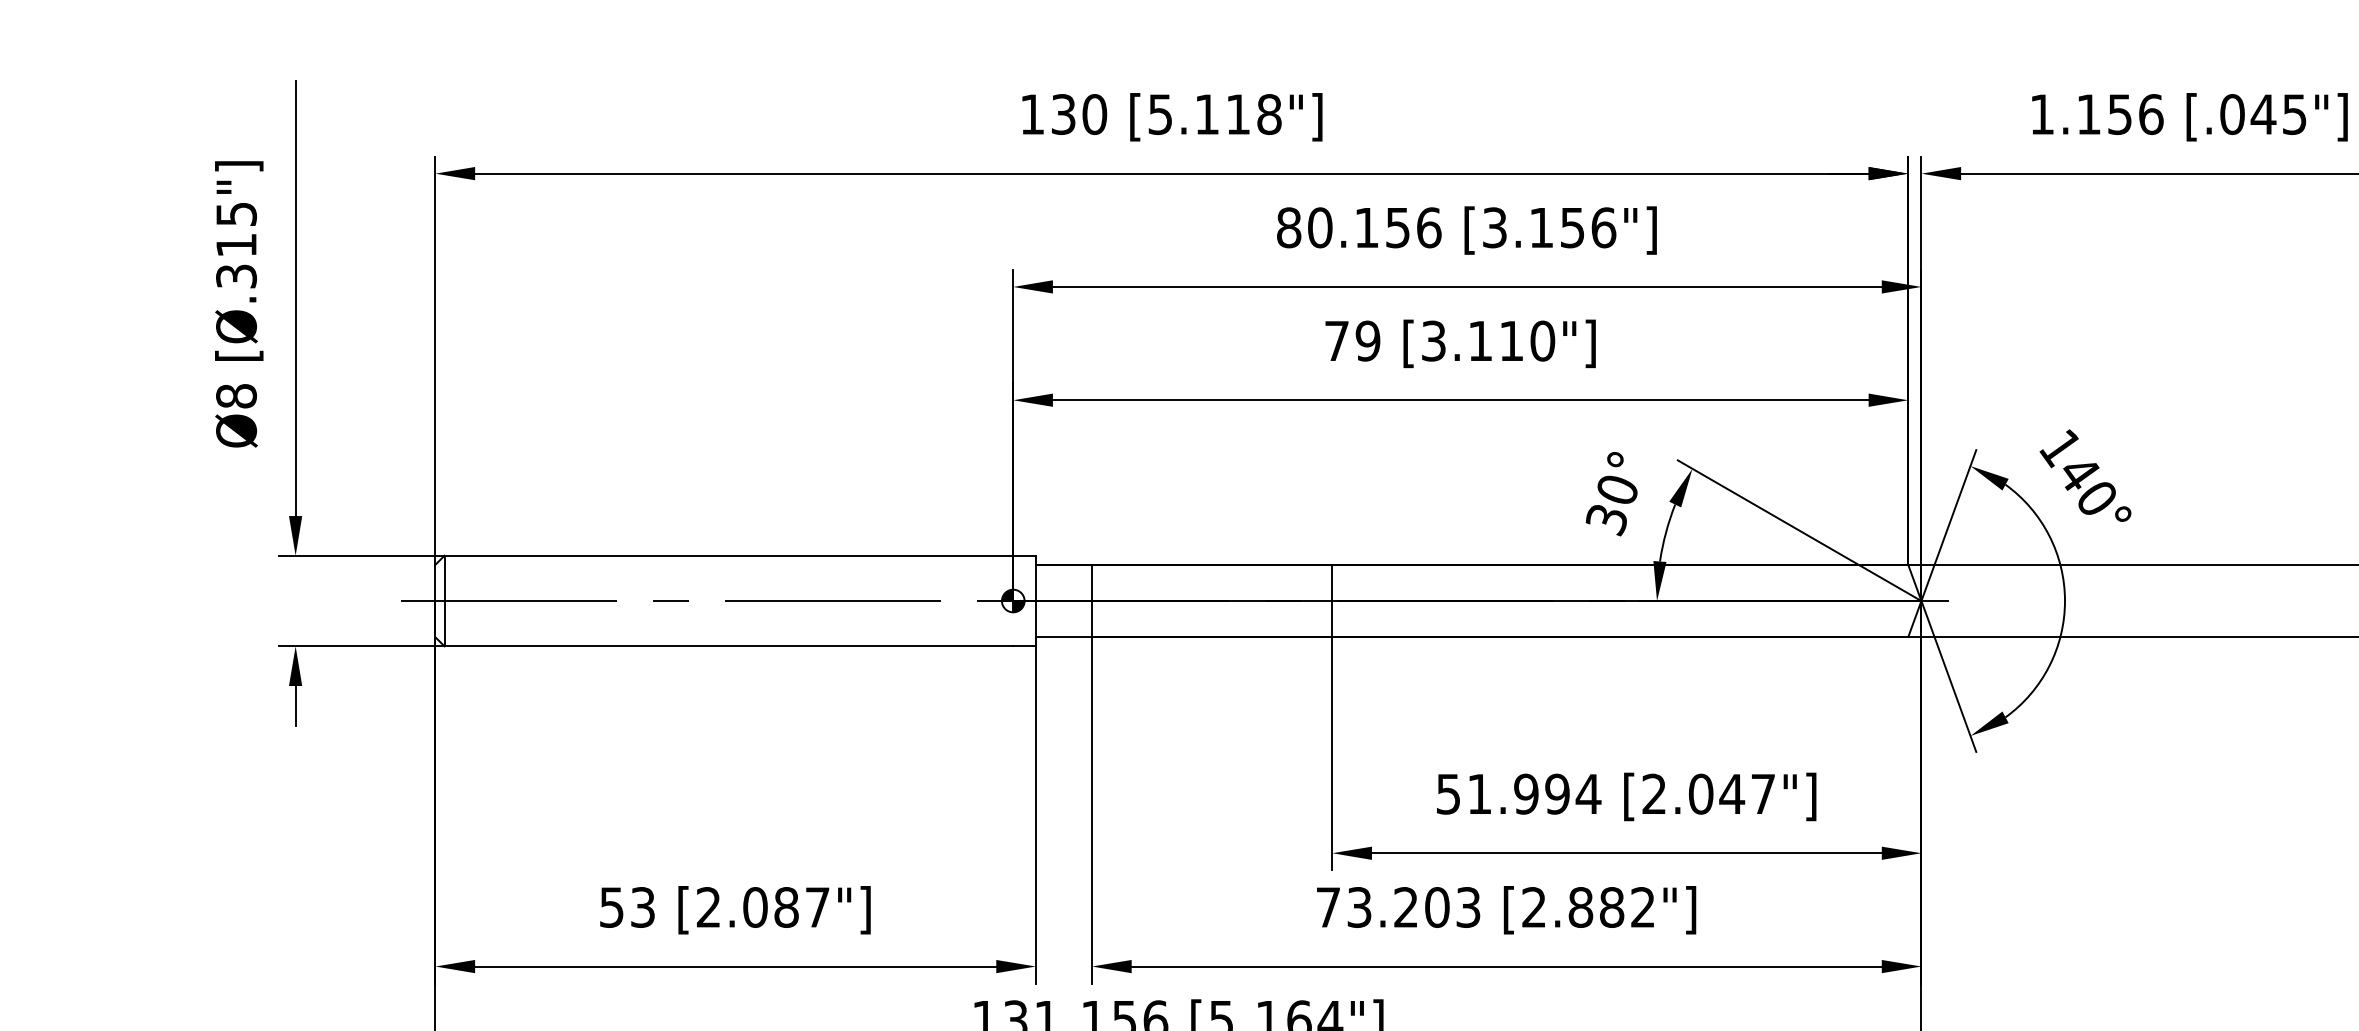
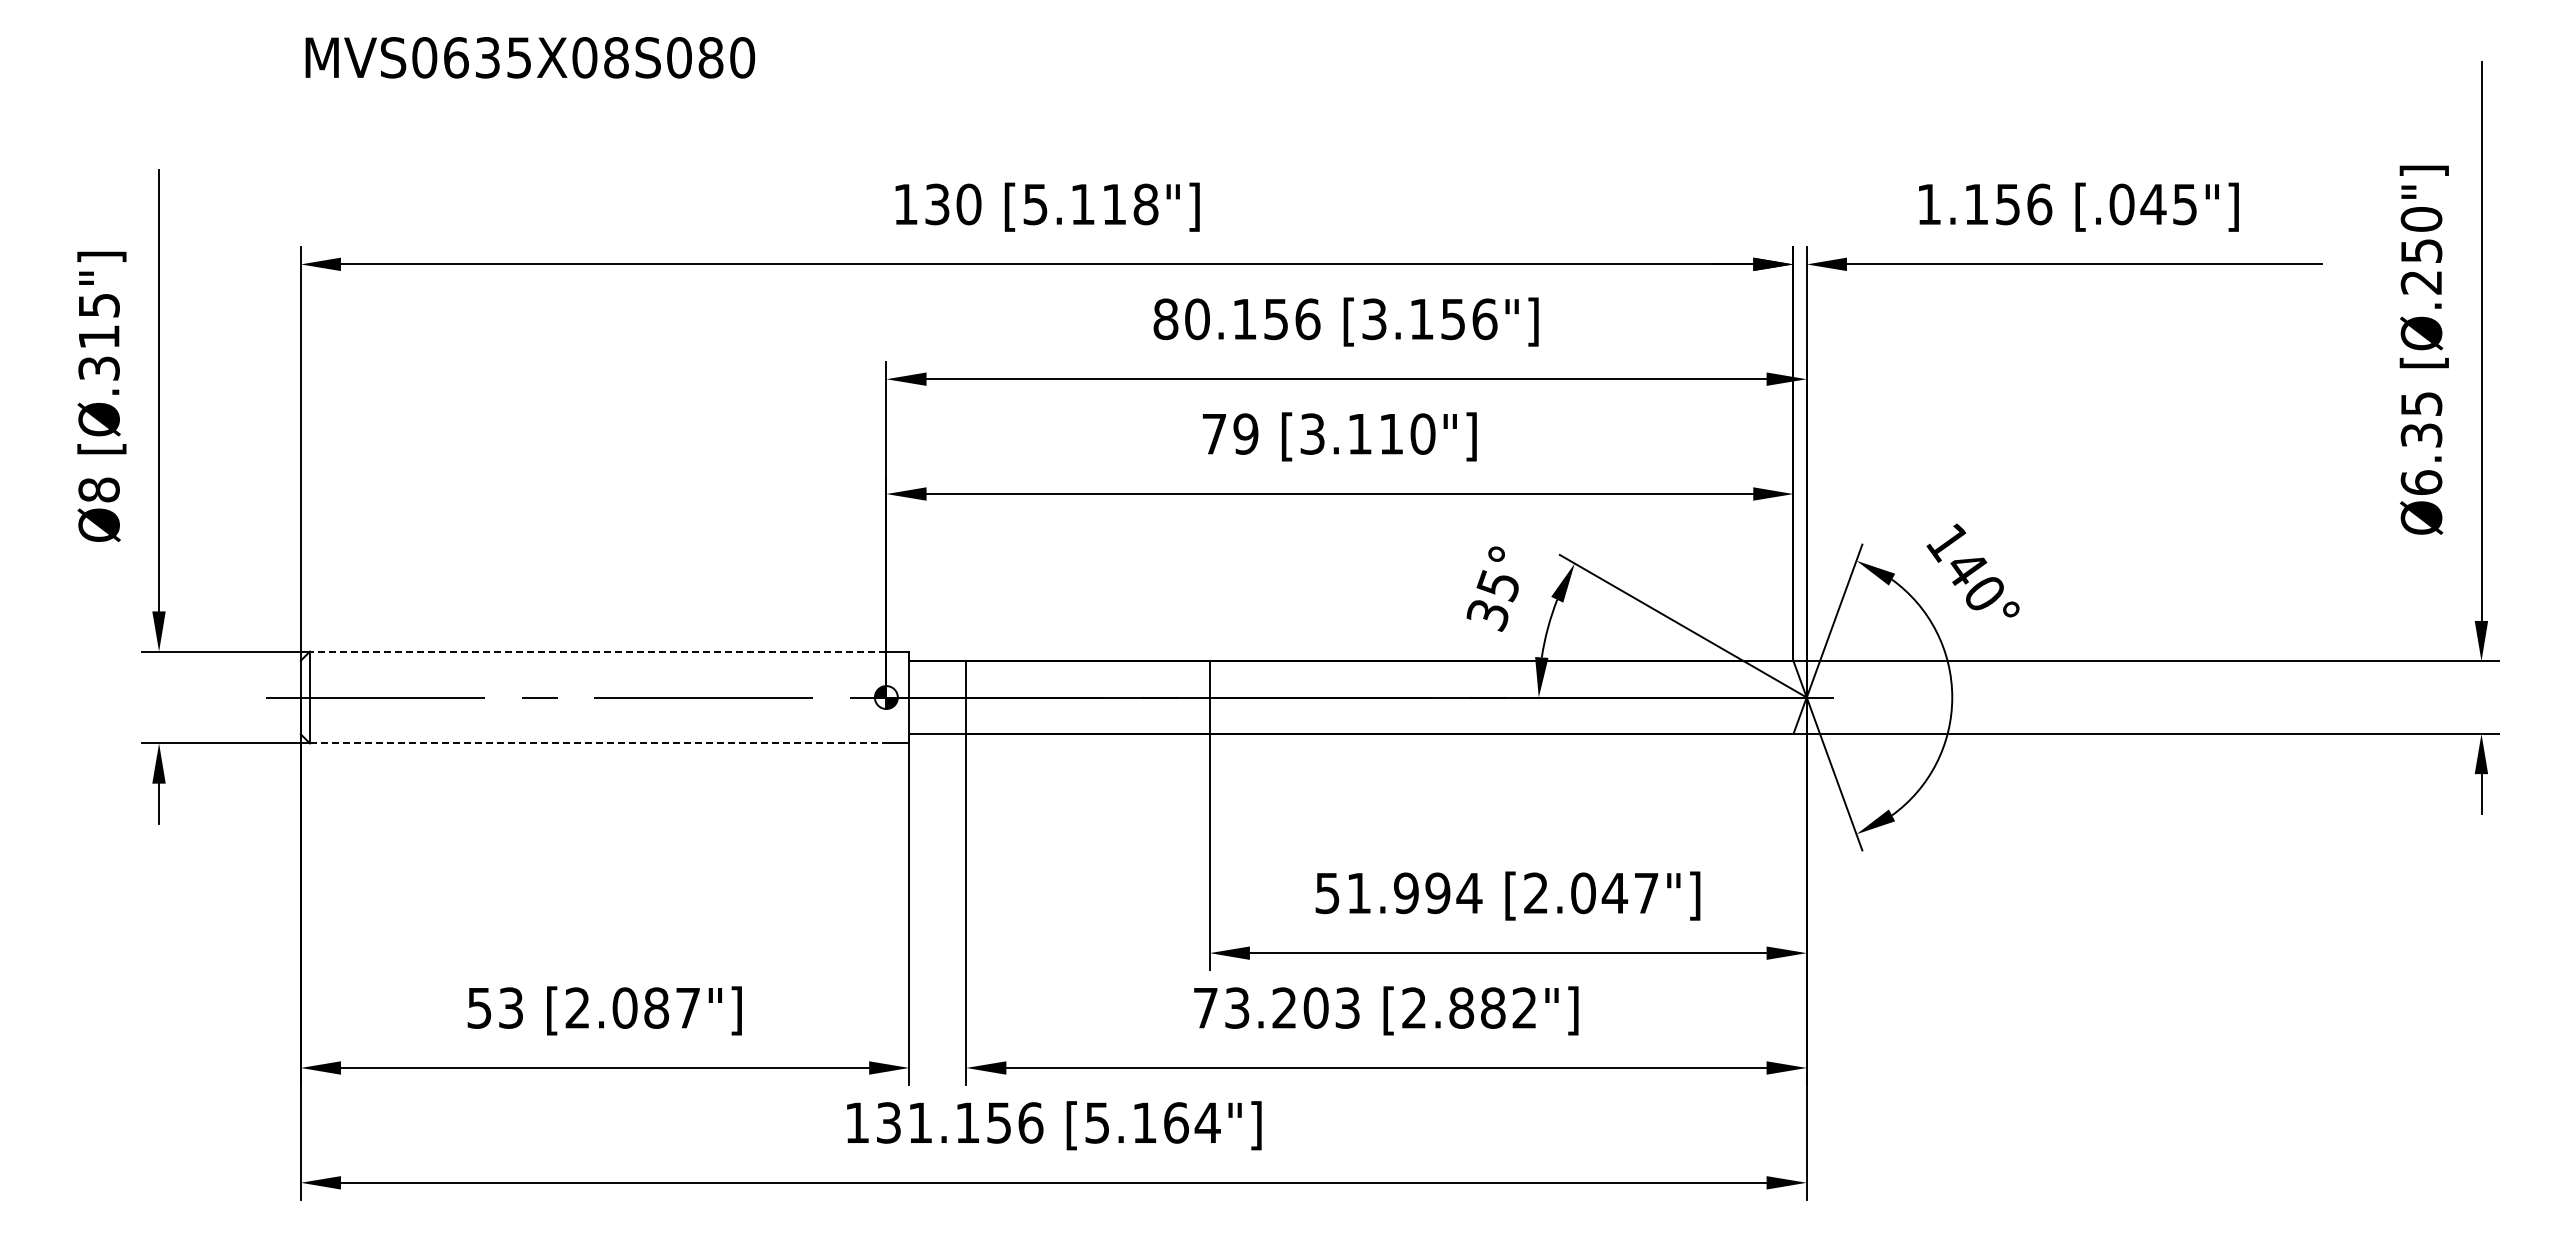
text: (1616, 491) -> (1497, 586), 30° -> 35°
line: (728, 555) -> (597, 651), solid -> dashed
line: (729, 646) -> (598, 743), solid -> dashed

